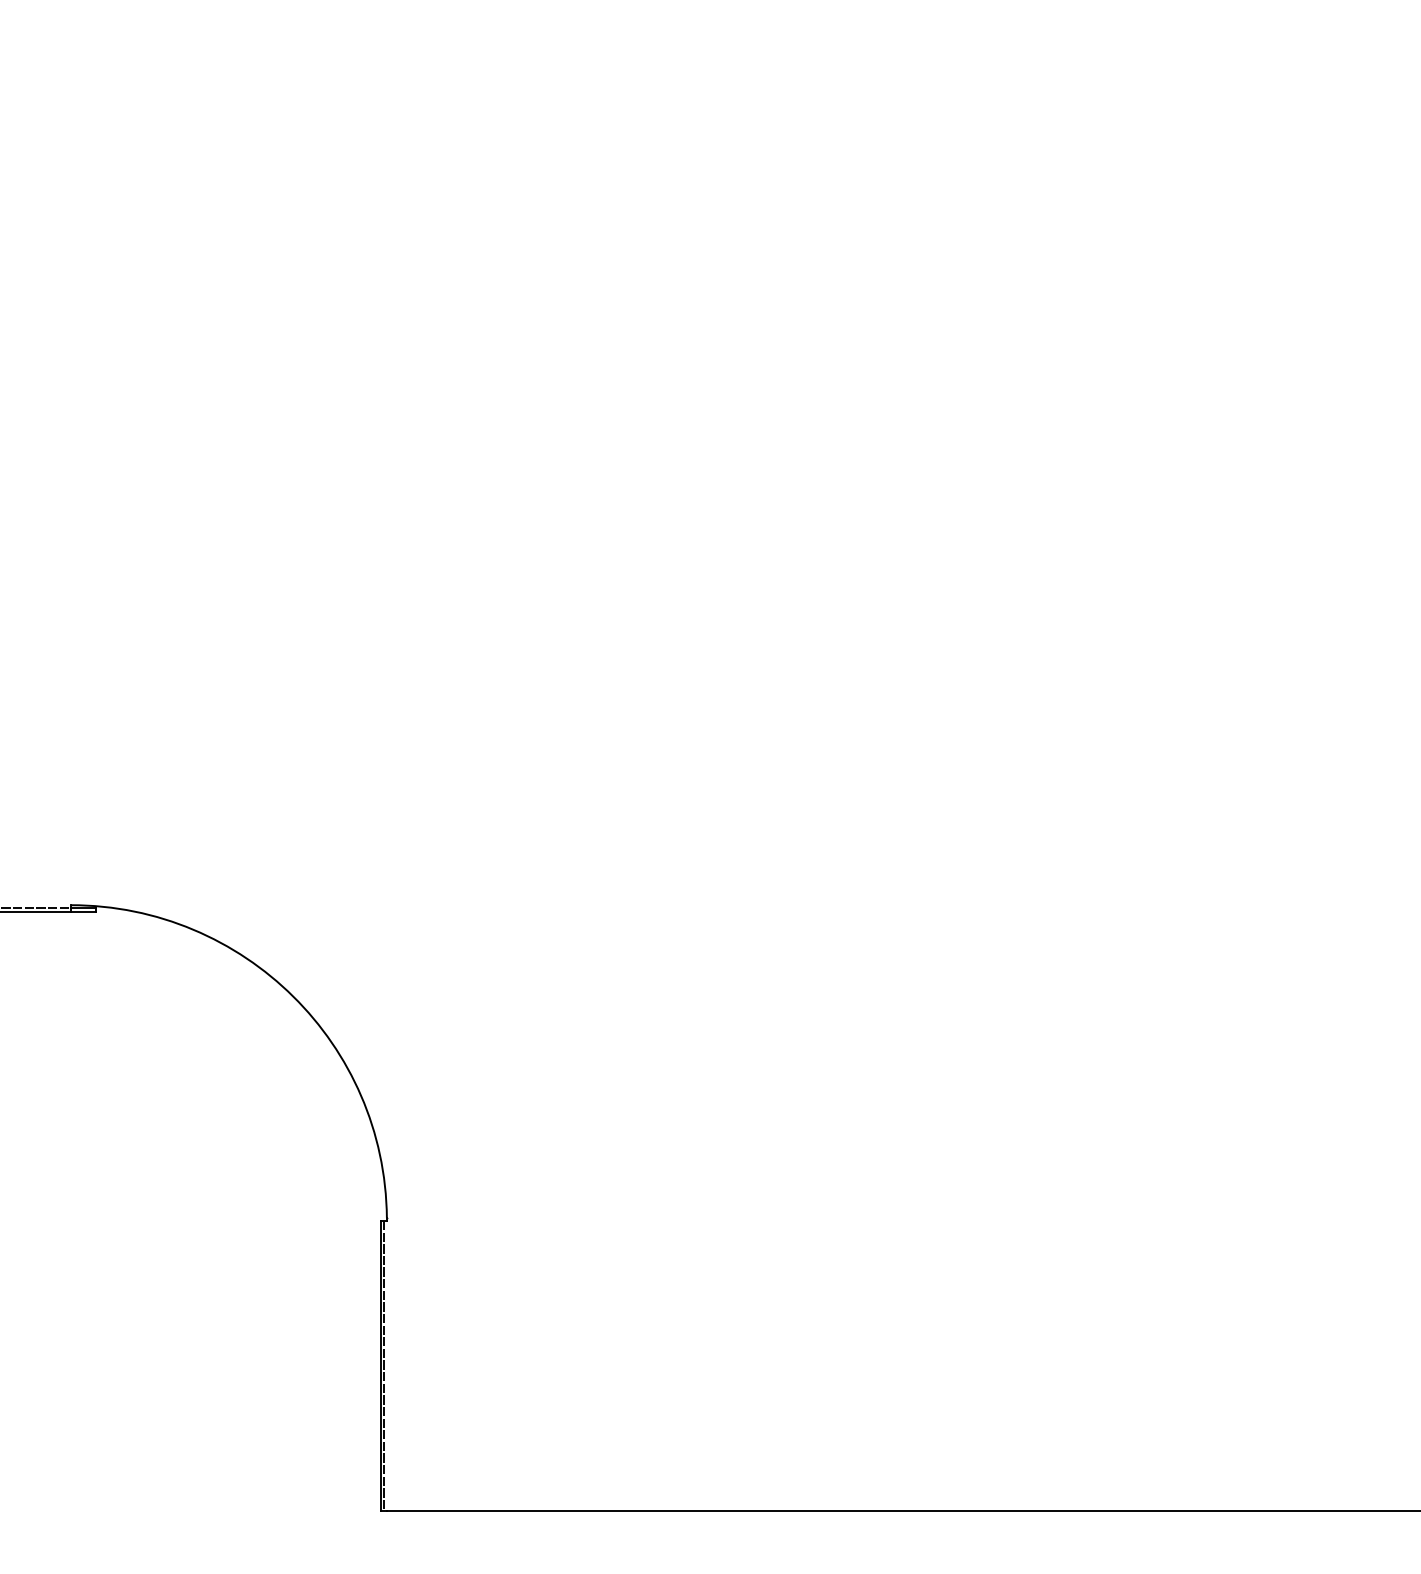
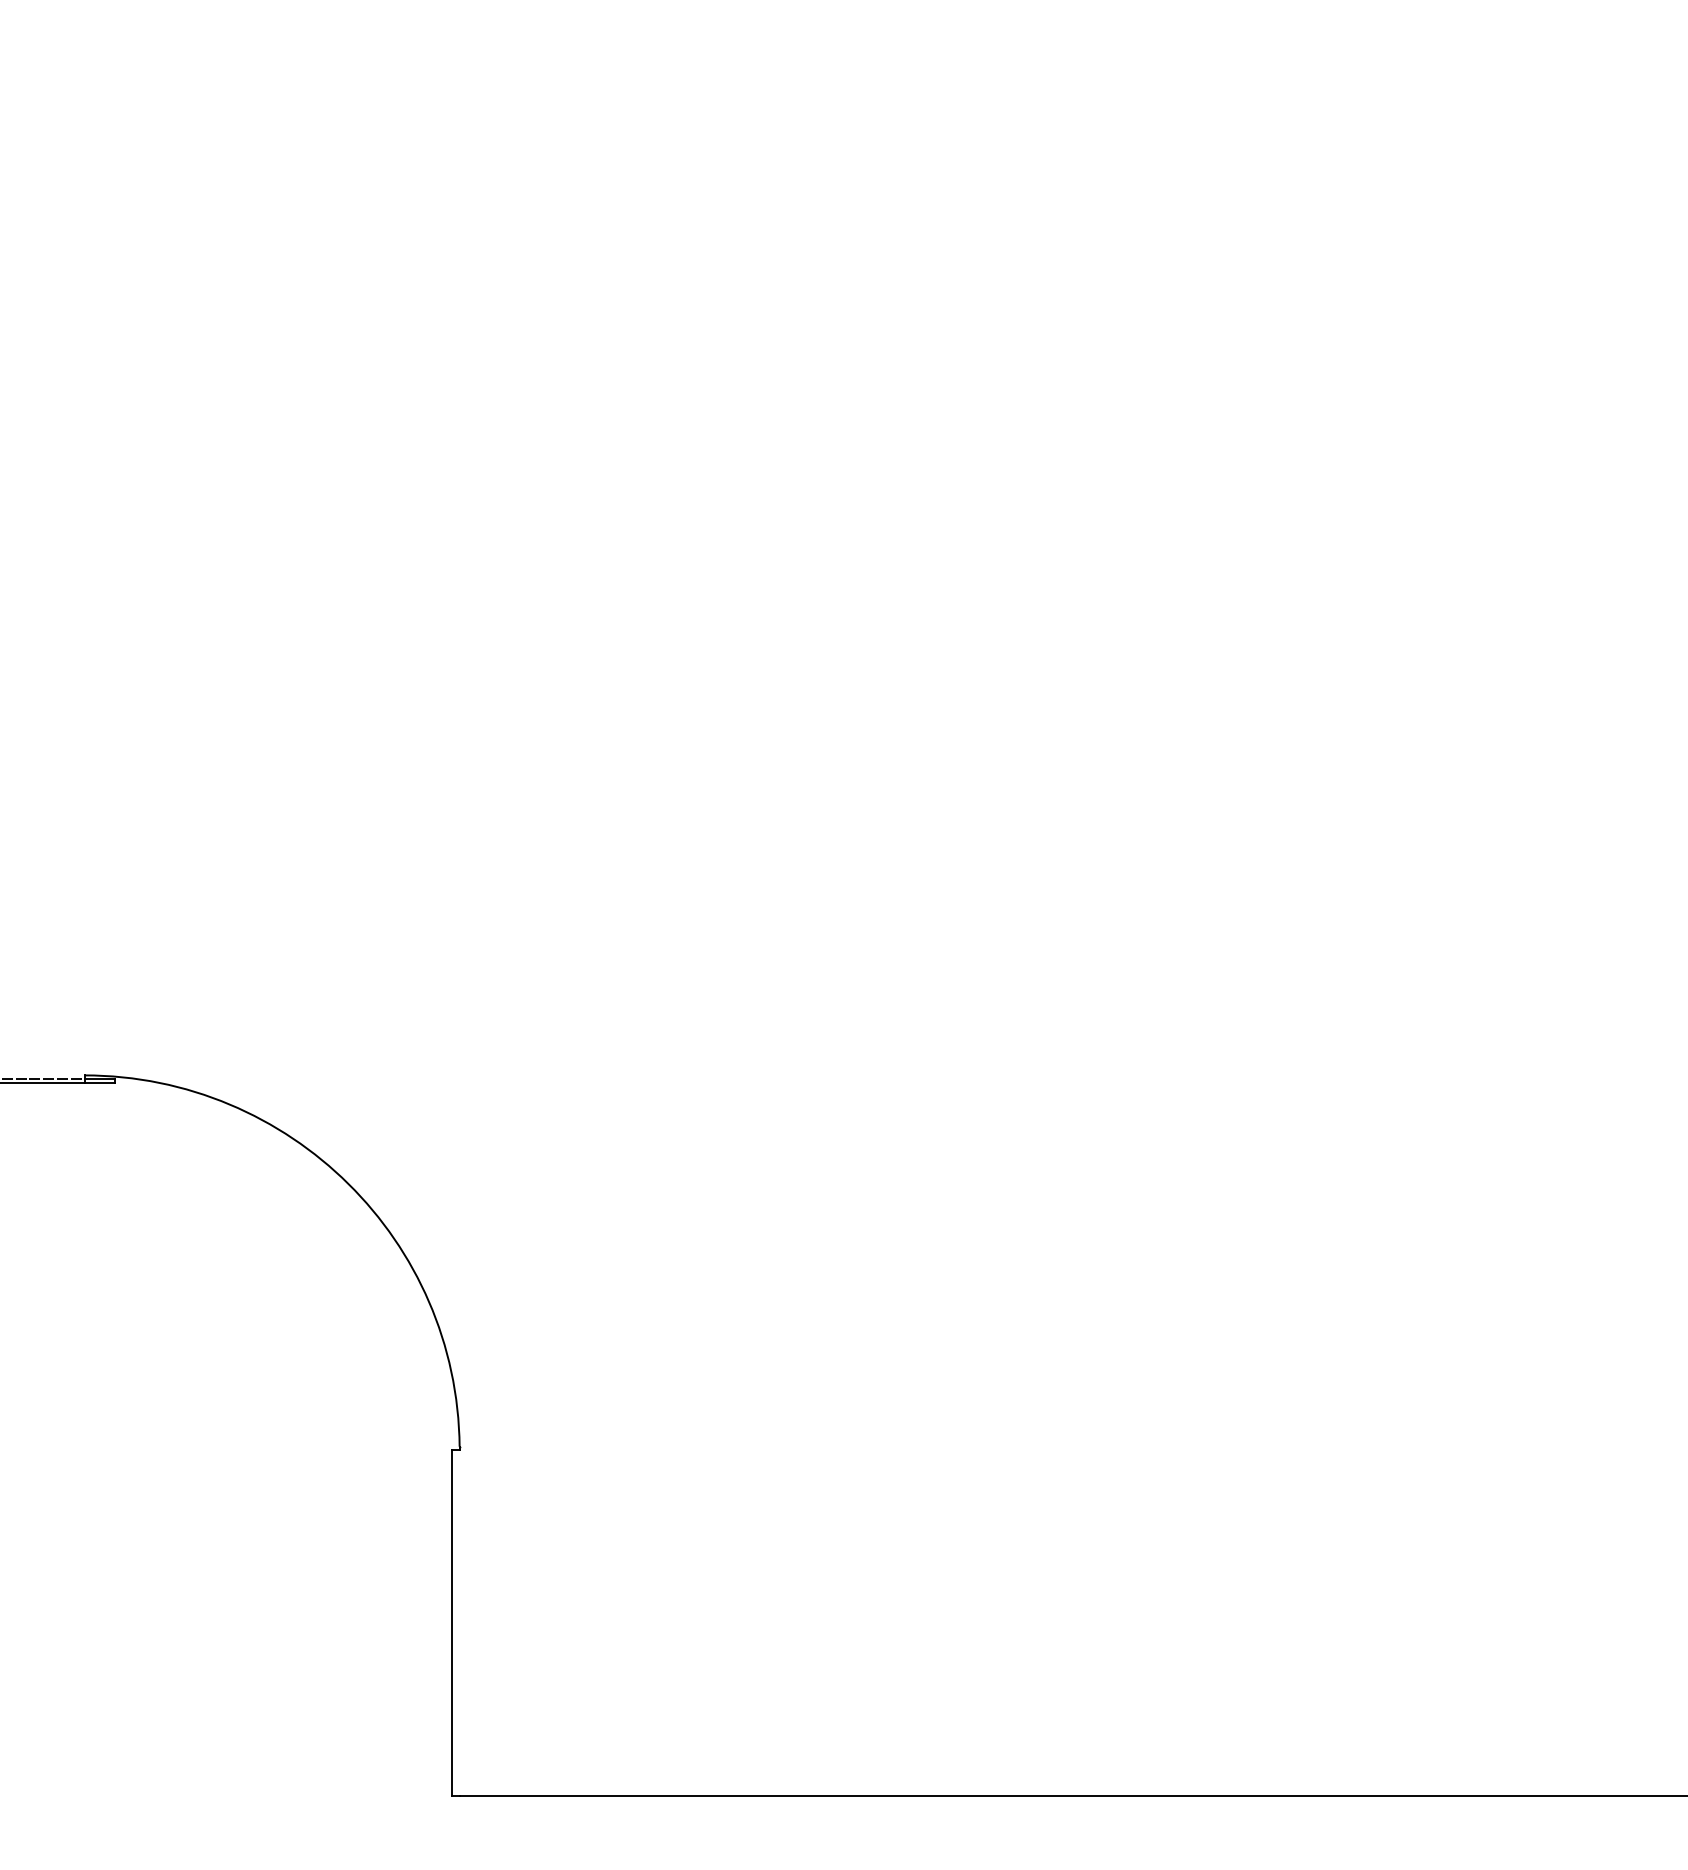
line: (383, 1365) -> (455, 1622), removed

